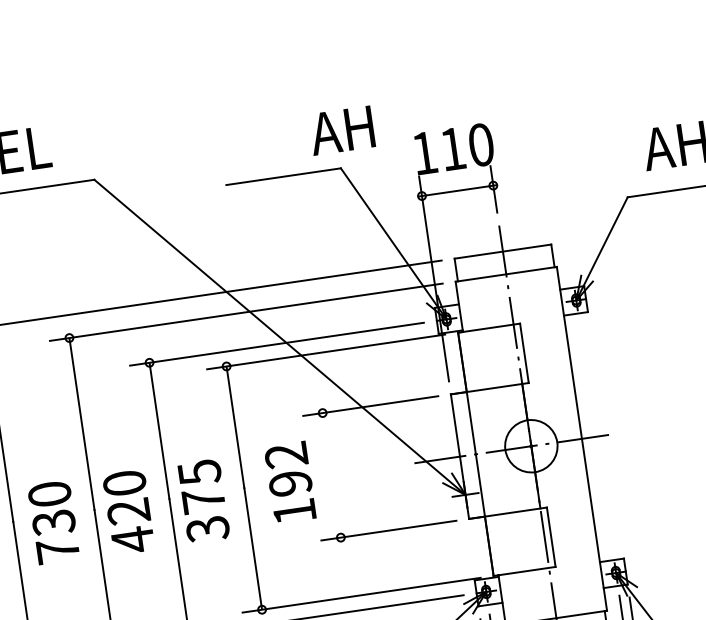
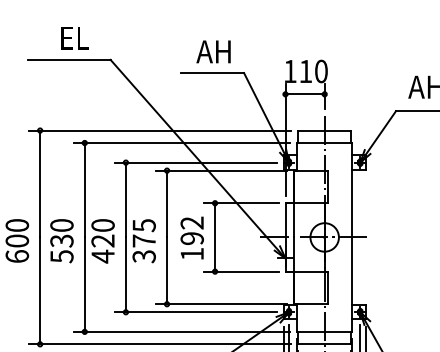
text: (341, 130) -> (213, 51), moved
line: (332, 473) -> (215, 236), added
text: (57, 550) -> (61, 256), 730 -> 530

